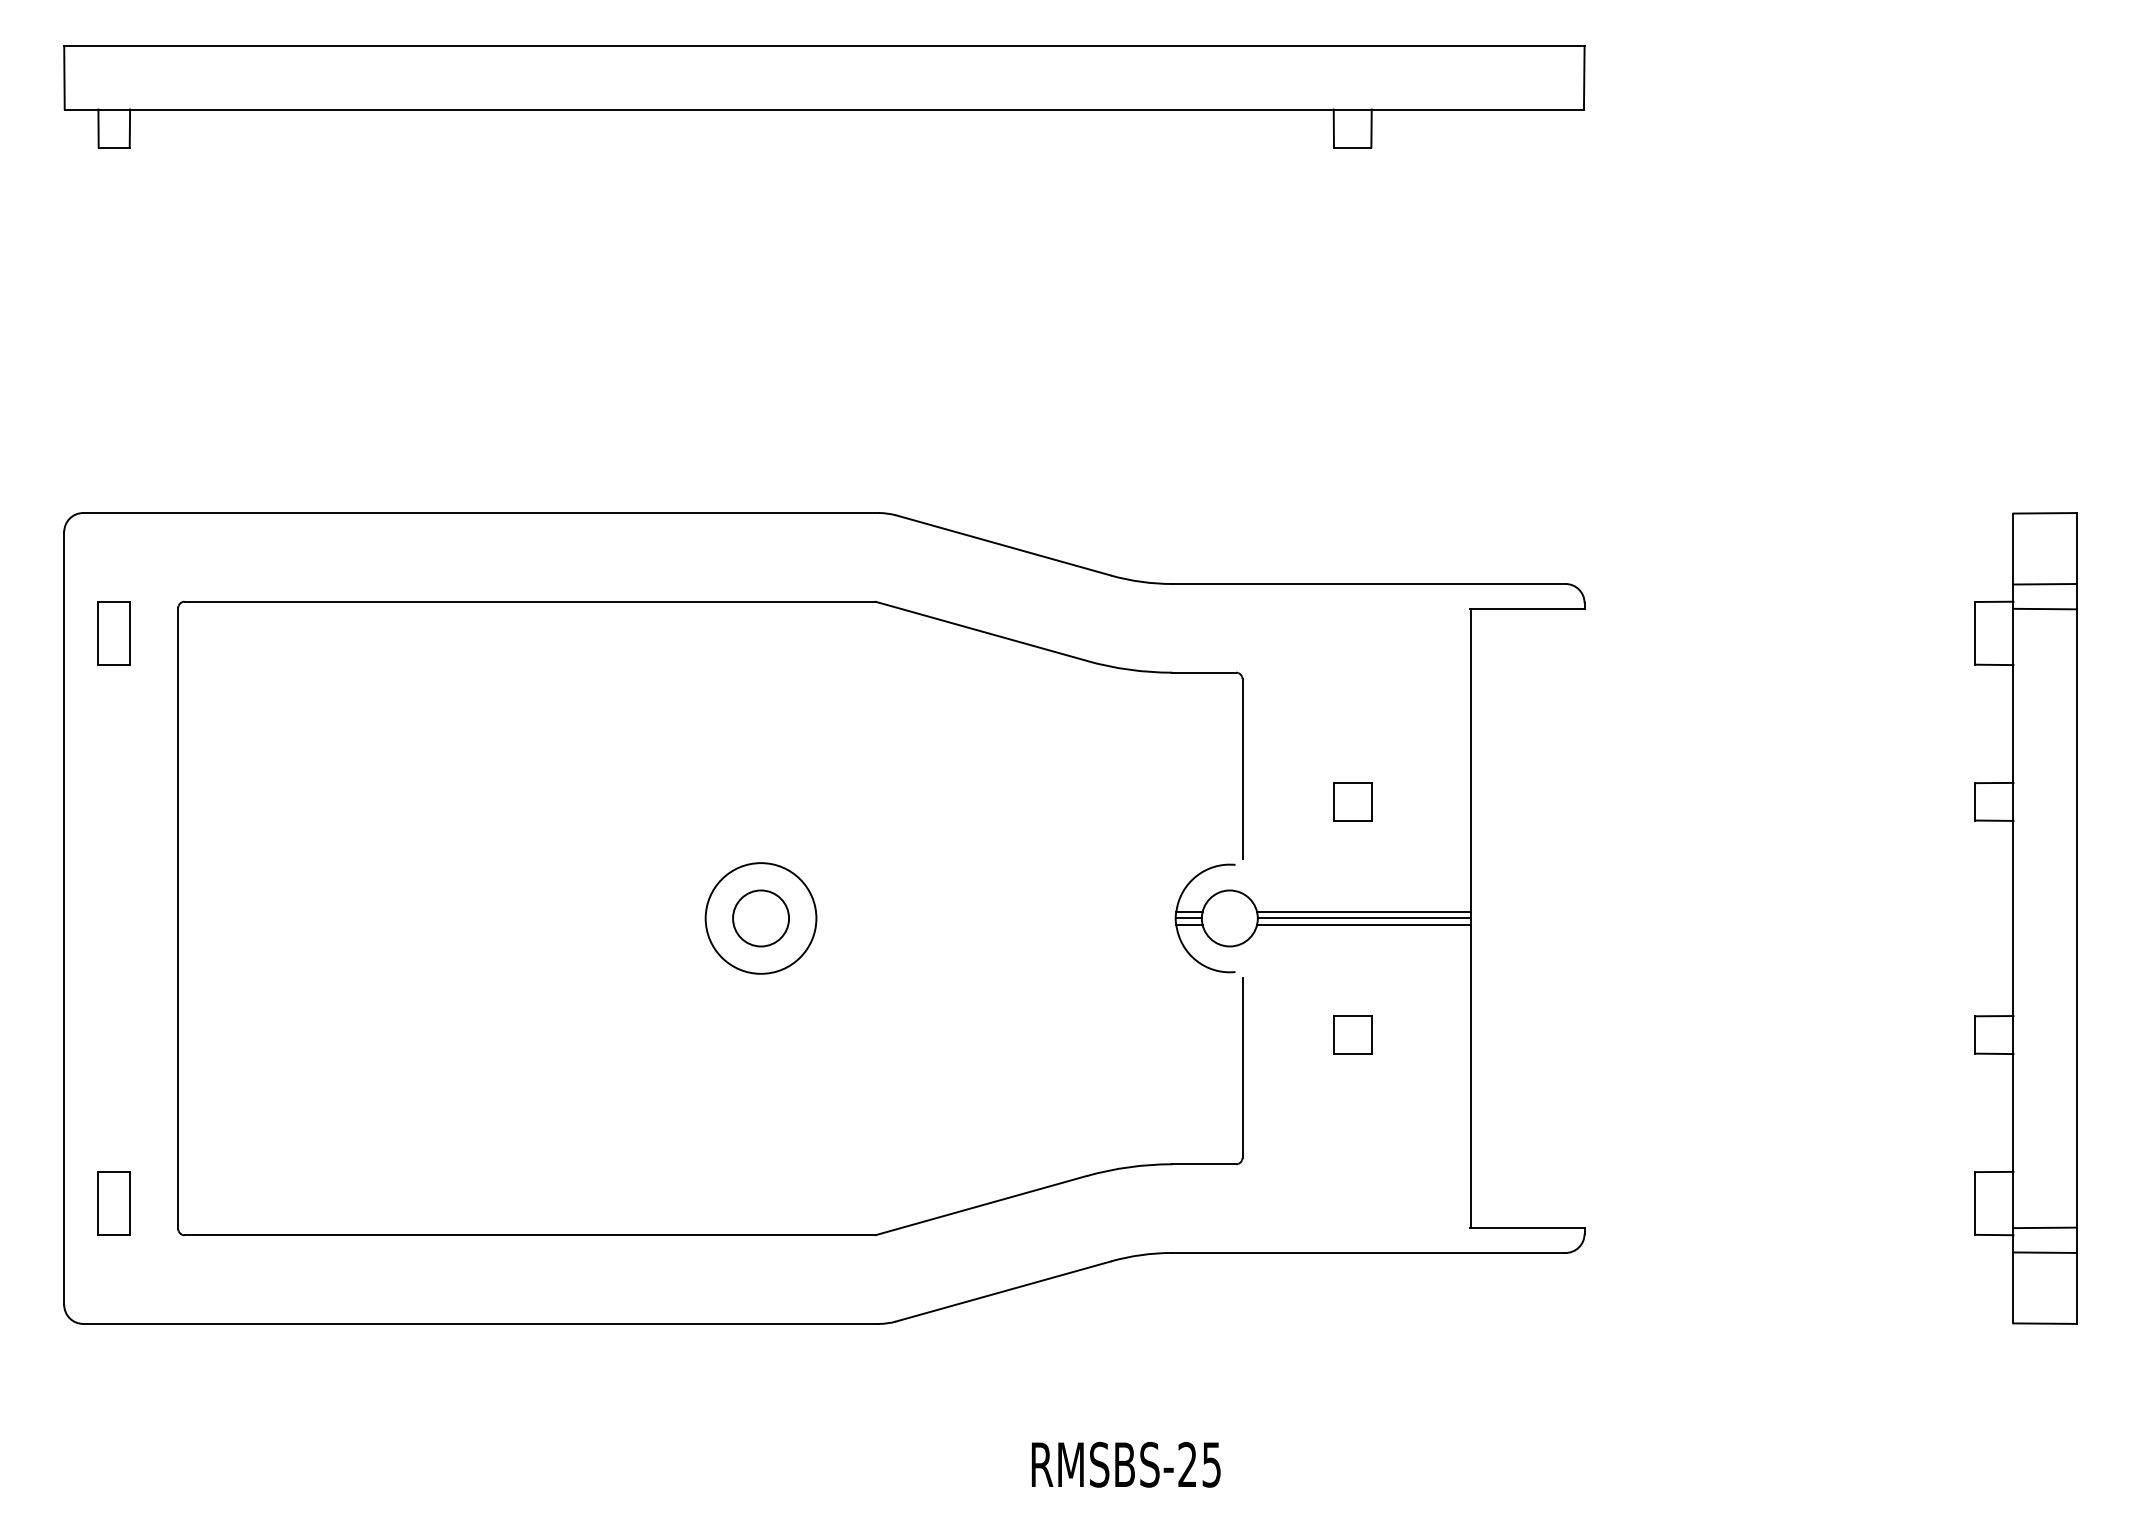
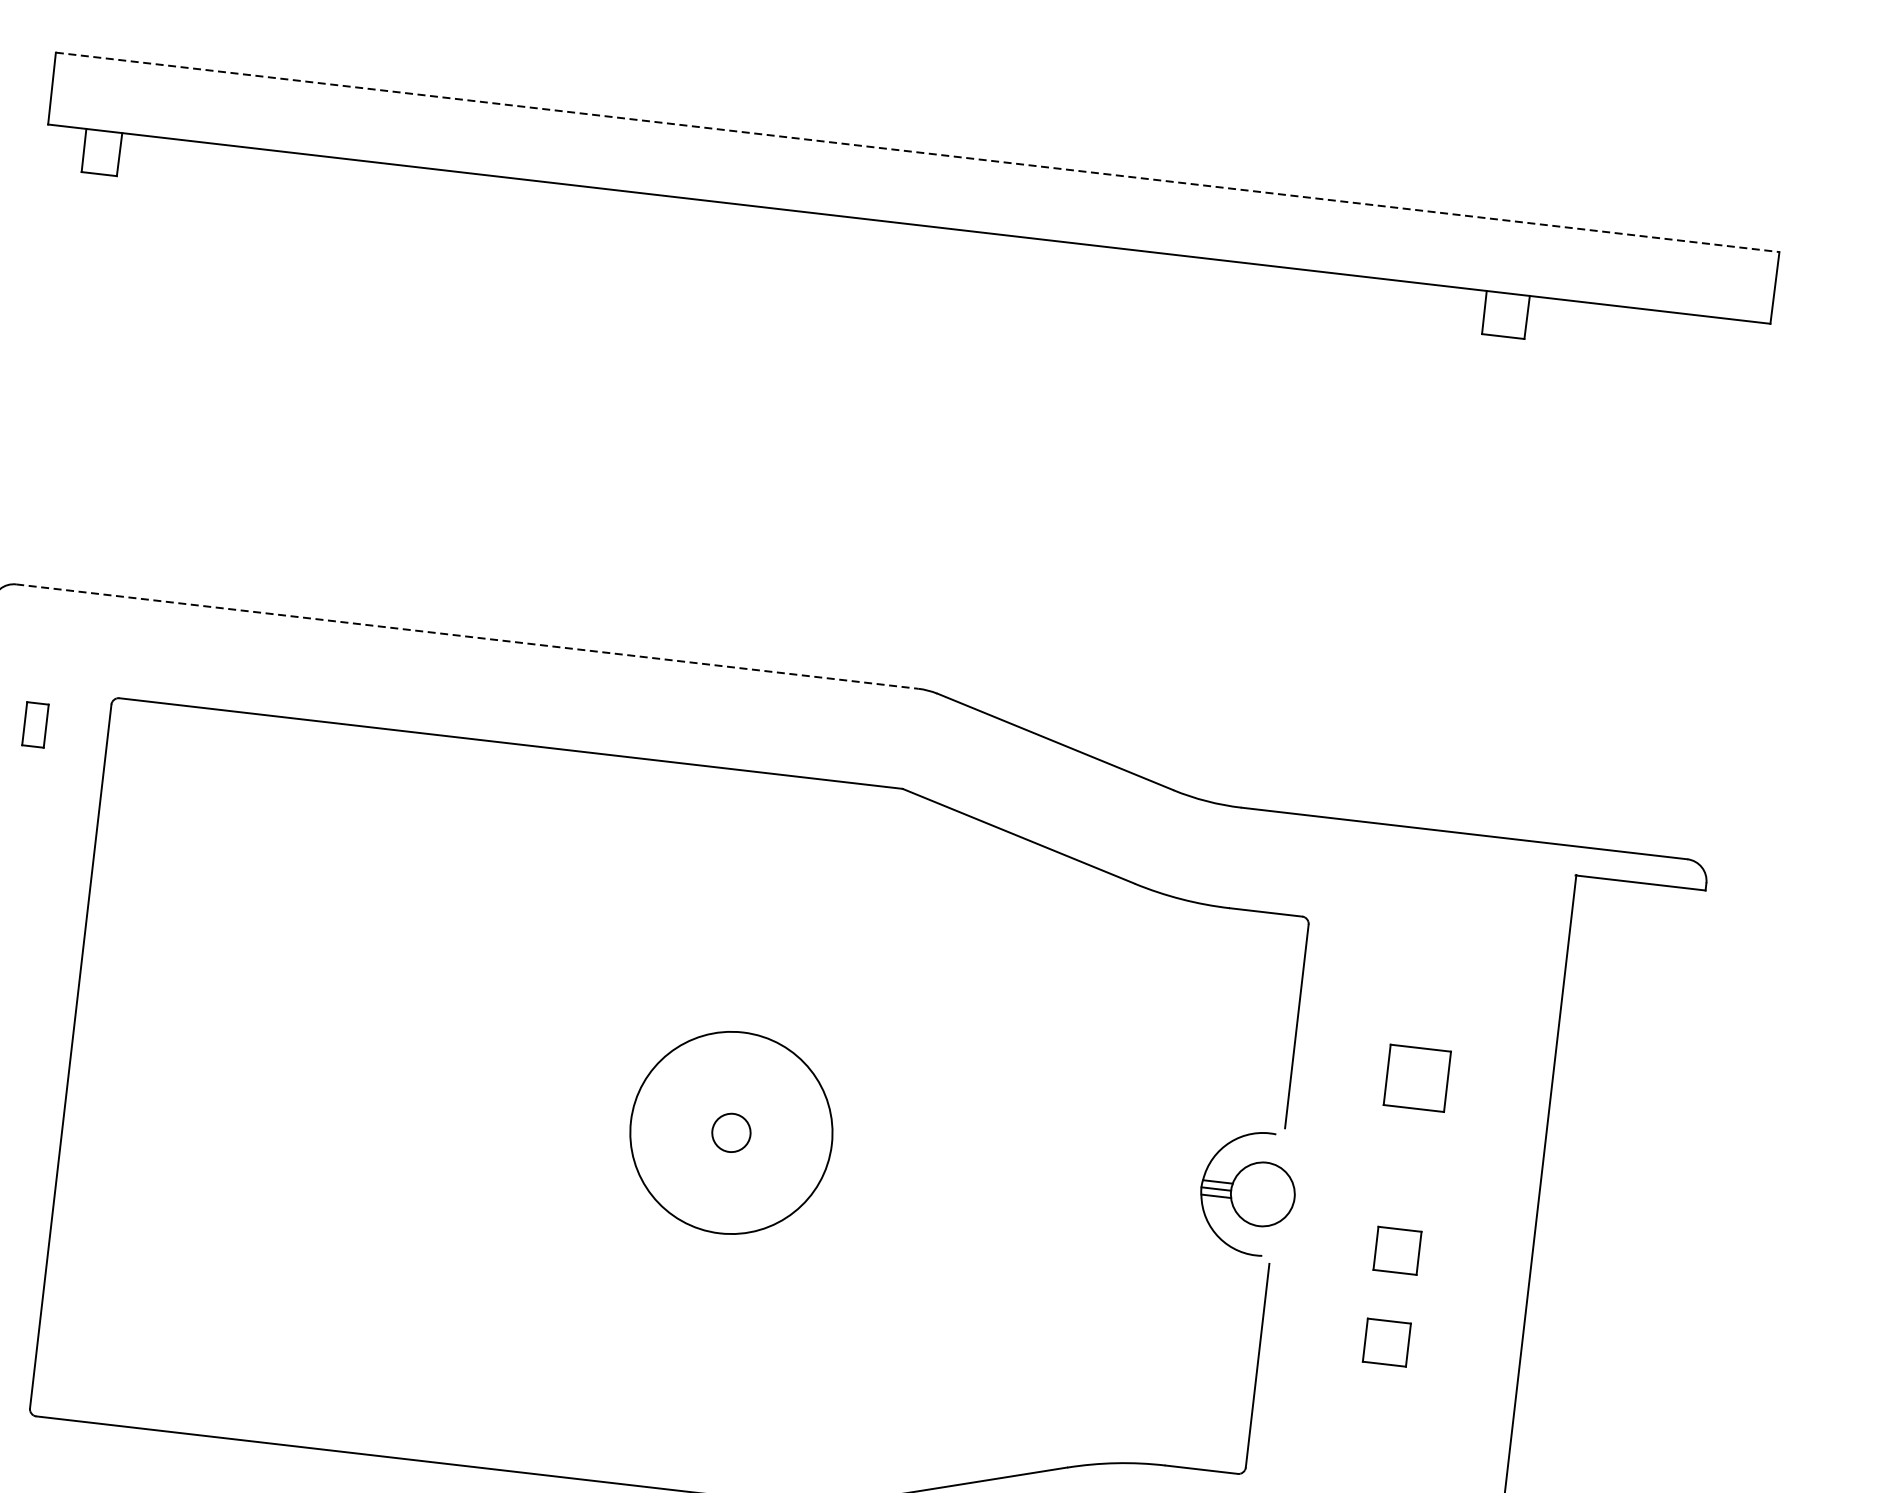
line: (824, 46) -> (917, 152), solid -> dashed
line: (481, 513) -> (467, 637), solid -> dashed
part: (113, 633) -> (34, 724), size x0.6
part: (1352, 801) -> (1417, 1077), size x1.4
line: (1363, 912) -> (1415, 1205), removed
circle: (760, 918) -> (730, 1132), size x1.6
circle: (761, 918) -> (731, 1133), size x0.6
line: (1363, 918) -> (1414, 1211), removed
line: (1363, 924) -> (1413, 1218), removed
part: (1352, 953) -> (1397, 1250), added

